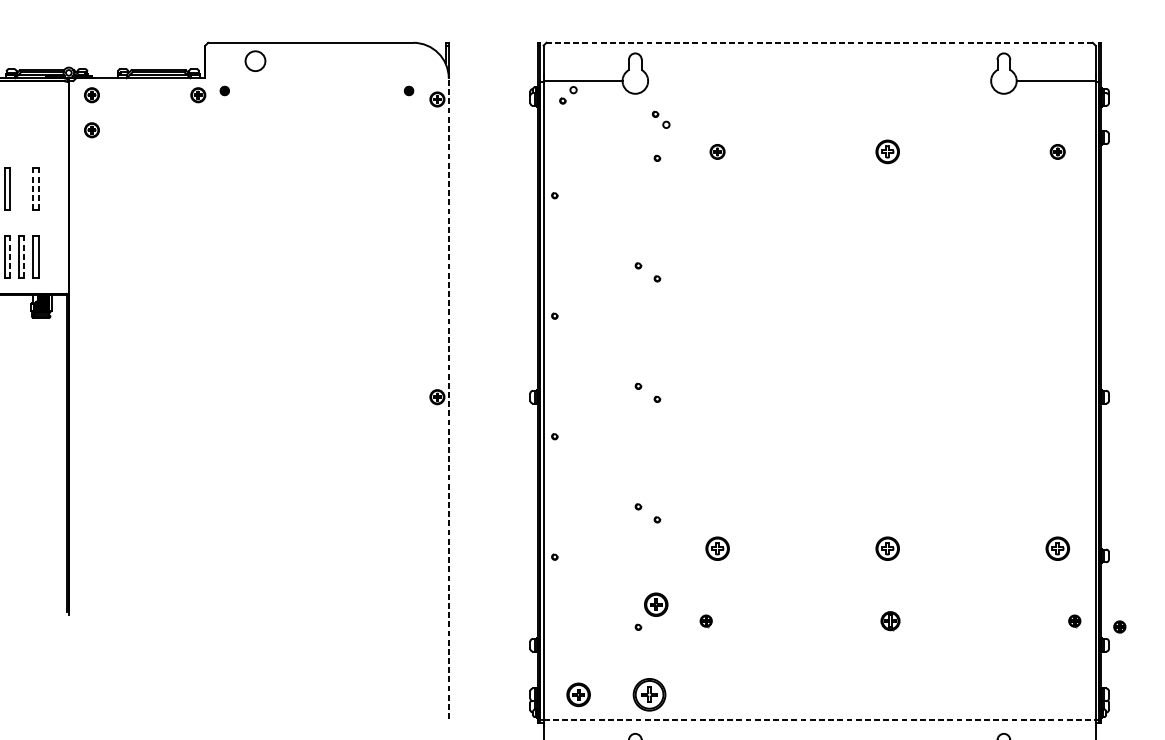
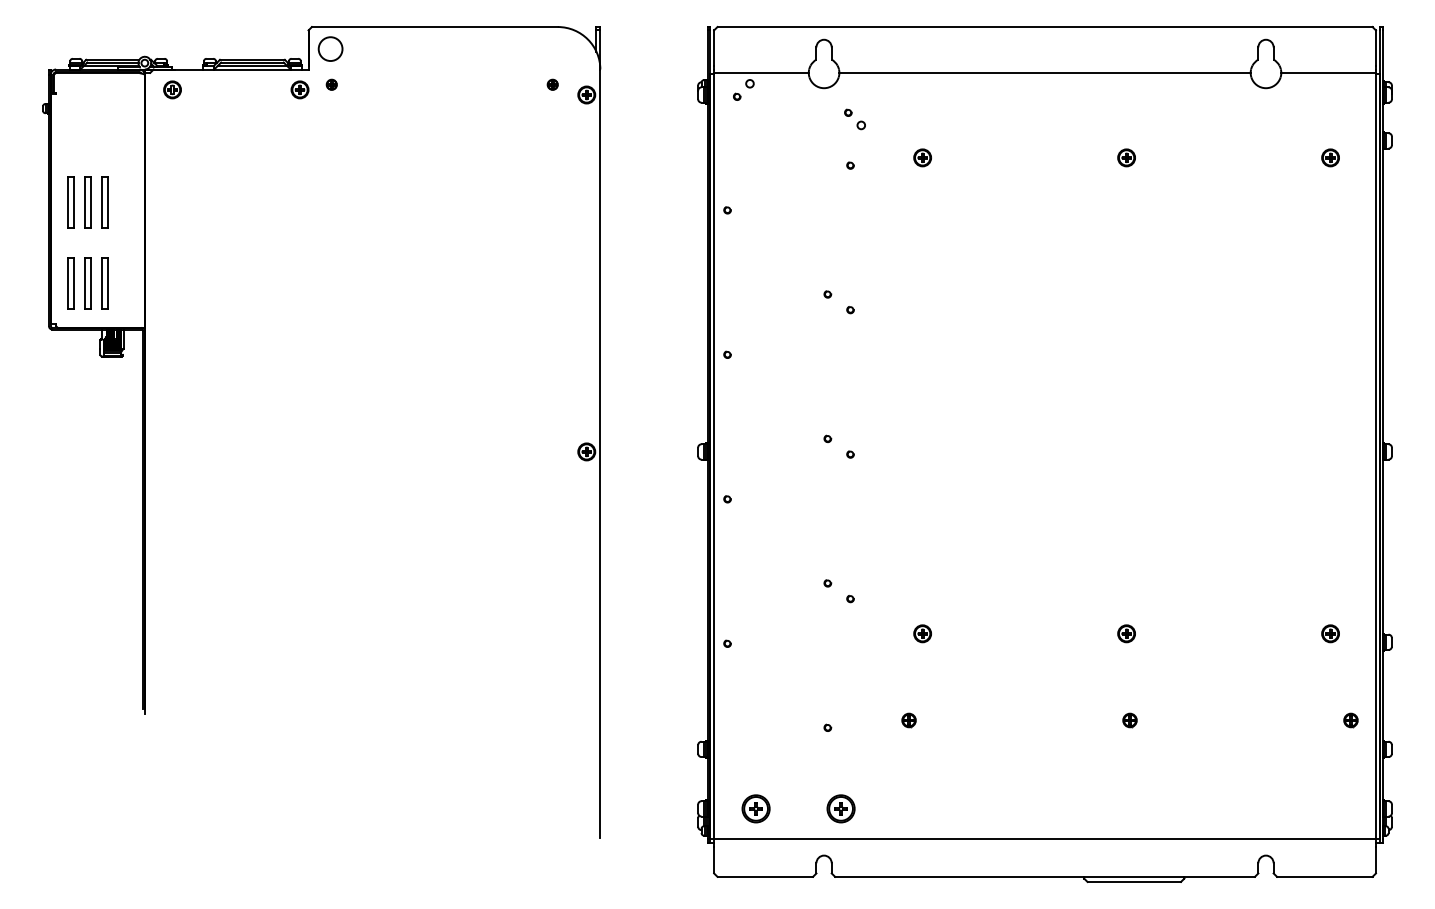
line: (820, 43) -> (1045, 27), dashed -> solid
circle: (255, 60) -> (330, 48), moved
line: (819, 81) -> (1044, 73), added
part: (91, 129) -> (172, 131), removed
part: (887, 151) -> (1126, 157), size x0.62
line: (32, 188) -> (101, 201), dashed -> solid
part: (21, 189) -> (87, 202), added
line: (38, 189) -> (108, 202), dashed -> solid
line: (10, 257) -> (74, 284), dashed -> solid
line: (24, 257) -> (91, 284), dashed -> solid
line: (448, 398) -> (600, 453), dashed -> solid
part: (717, 548) -> (922, 633), size x0.62
part: (887, 548) -> (1126, 633), size x0.62
part: (1057, 548) -> (1330, 633), size x0.62
part: (655, 604) -> (848, 700), removed
part: (890, 621) -> (1129, 720), size x0.62
part: (1119, 626) -> (1404, 727), removed
part: (649, 694) -> (840, 808), size x0.71
line: (820, 719) -> (1045, 838), dashed -> solid

